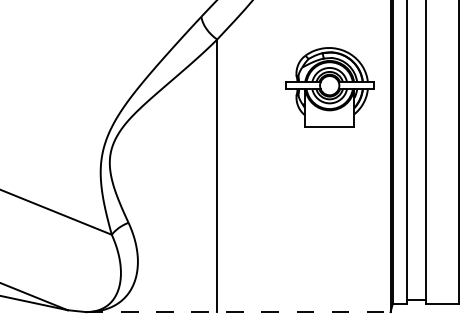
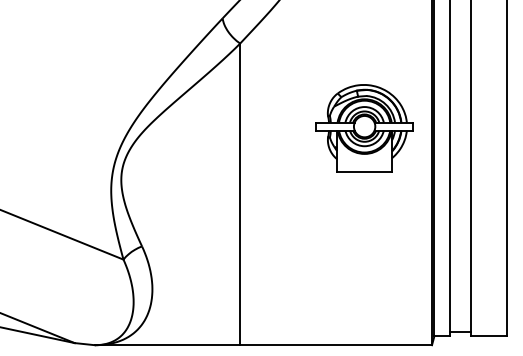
part: (329, 87) -> (364, 128), moved
line: (238, 312) -> (263, 345), dashed -> solid

